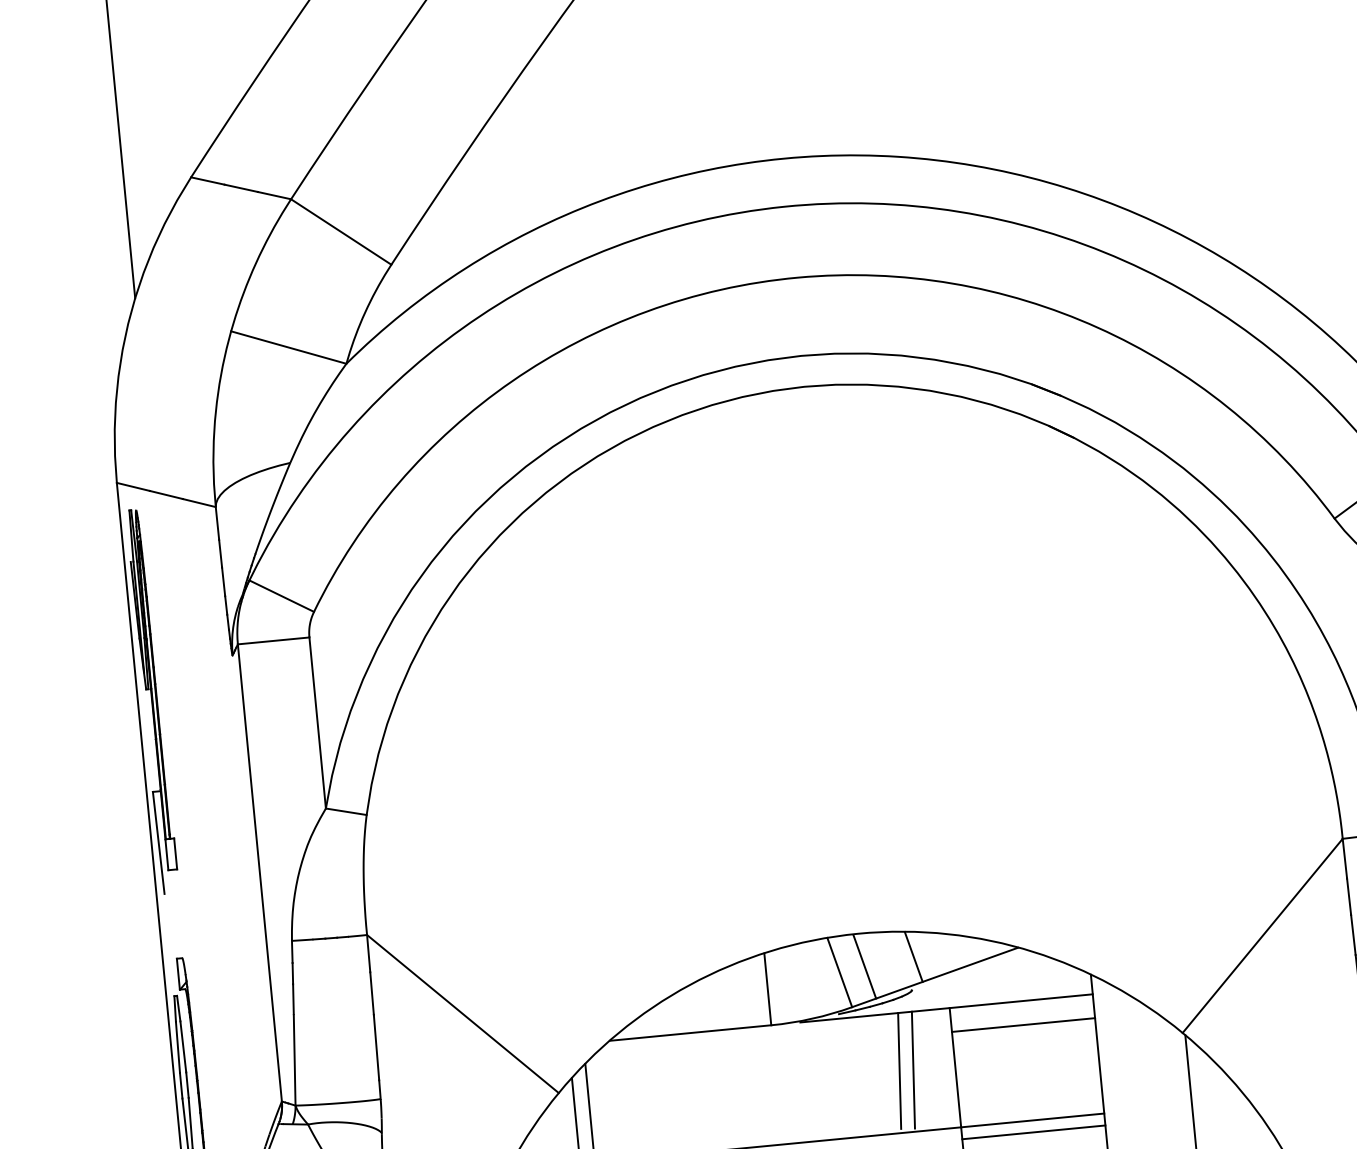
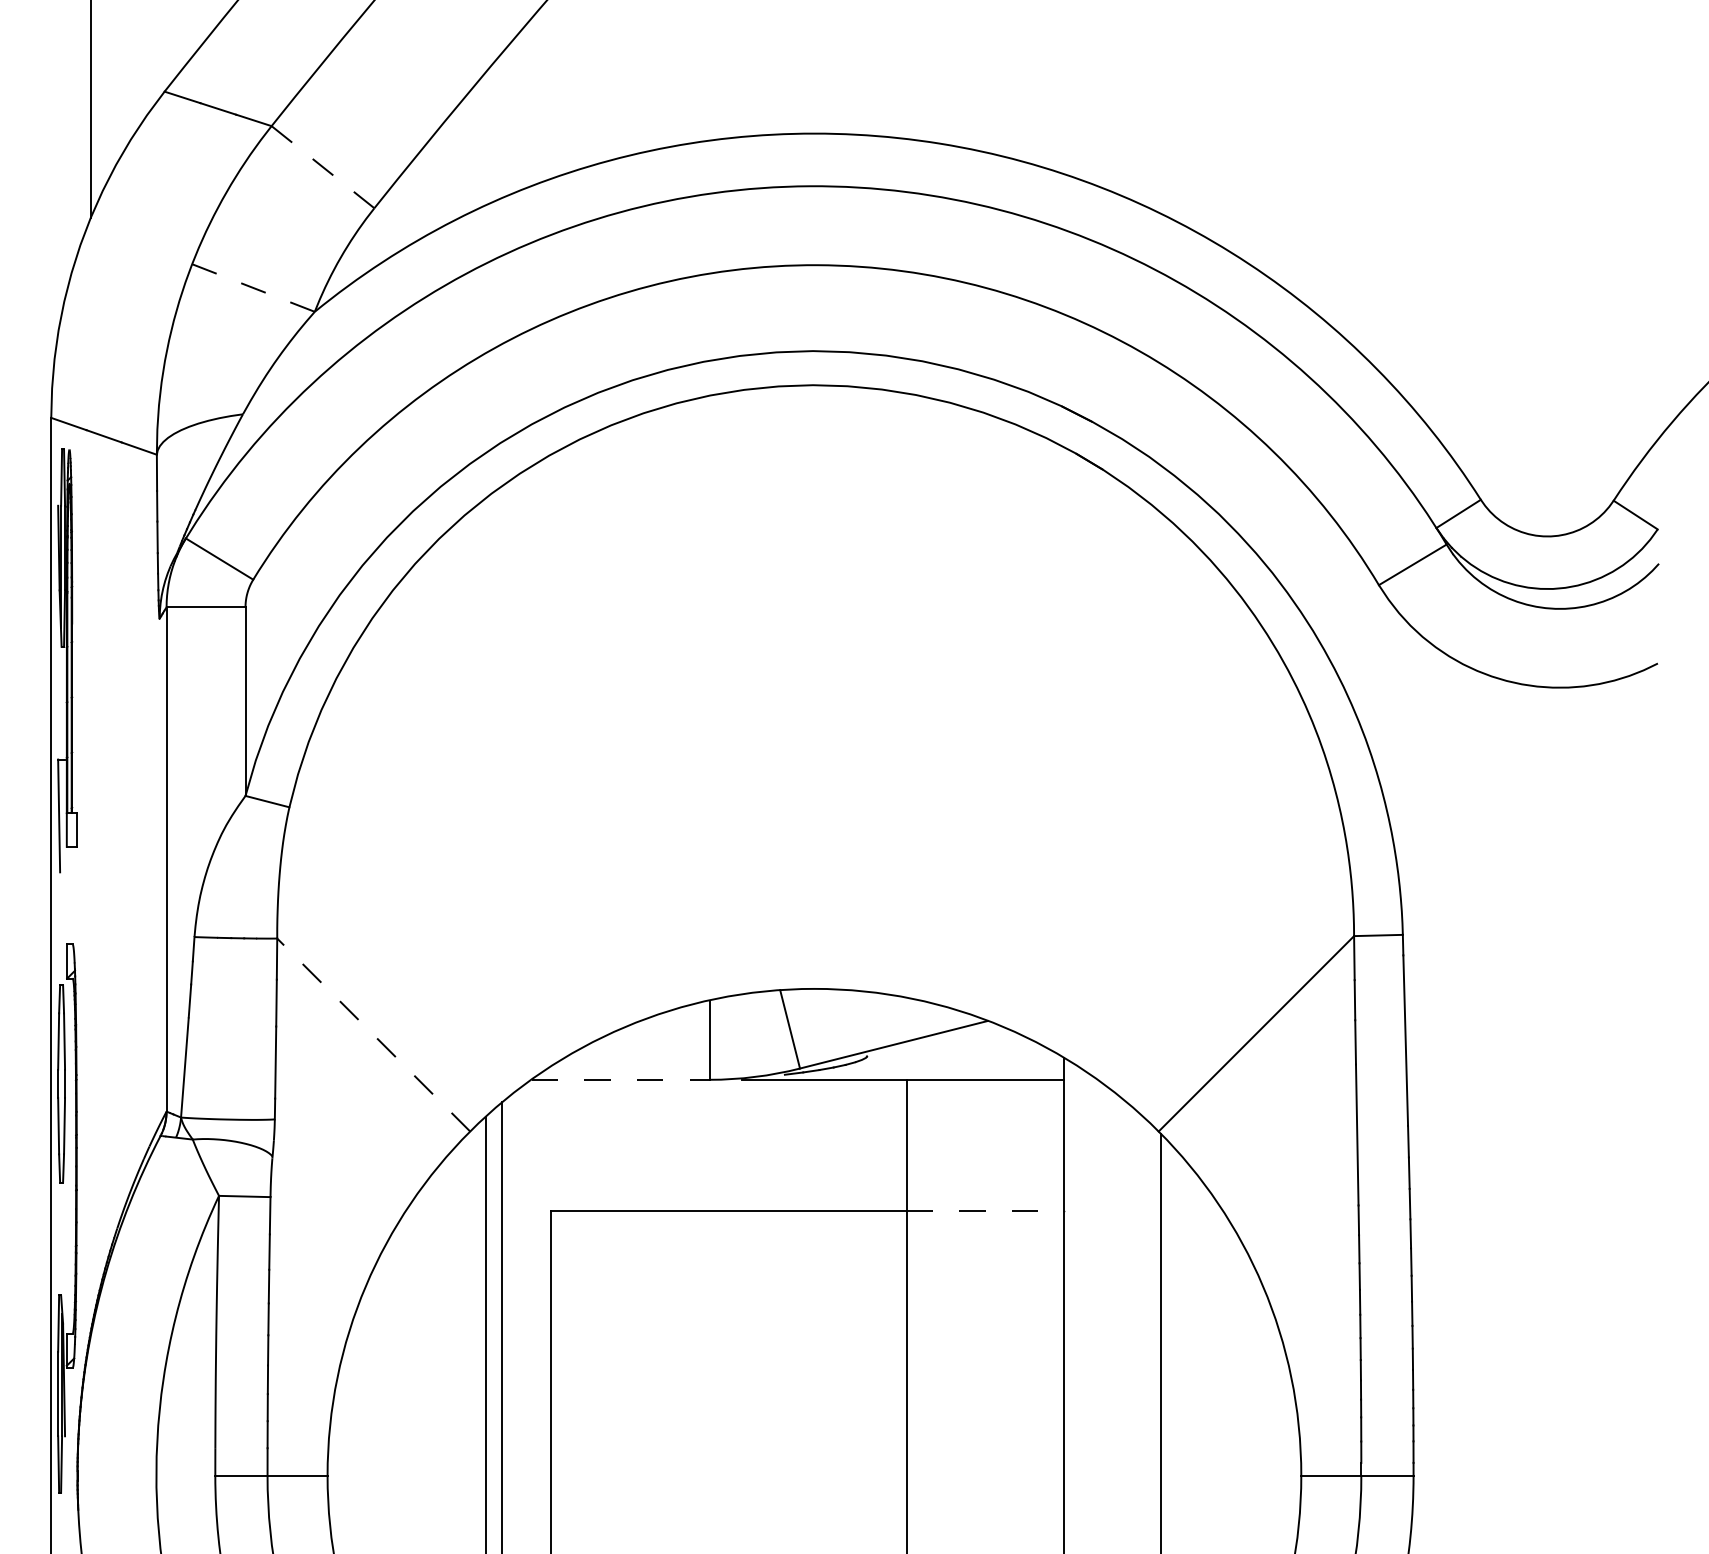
line: (341, 232) -> (323, 167), solid -> dashed
line: (288, 347) -> (253, 288), solid -> dashed
line: (913, 956) -> (872, 1019), removed
line: (865, 966) -> (818, 1025), removed
line: (462, 1013) -> (373, 1034), solid -> dashed
line: (1023, 1025) -> (985, 1106), removed
line: (691, 1032) -> (621, 1079), solid -> dashed
line: (912, 1069) -> (859, 1143), removed
line: (898, 1070) -> (844, 1142), removed
line: (1032, 1120) -> (985, 1211), solid -> dashed
line: (1033, 1132) -> (985, 1224), removed

